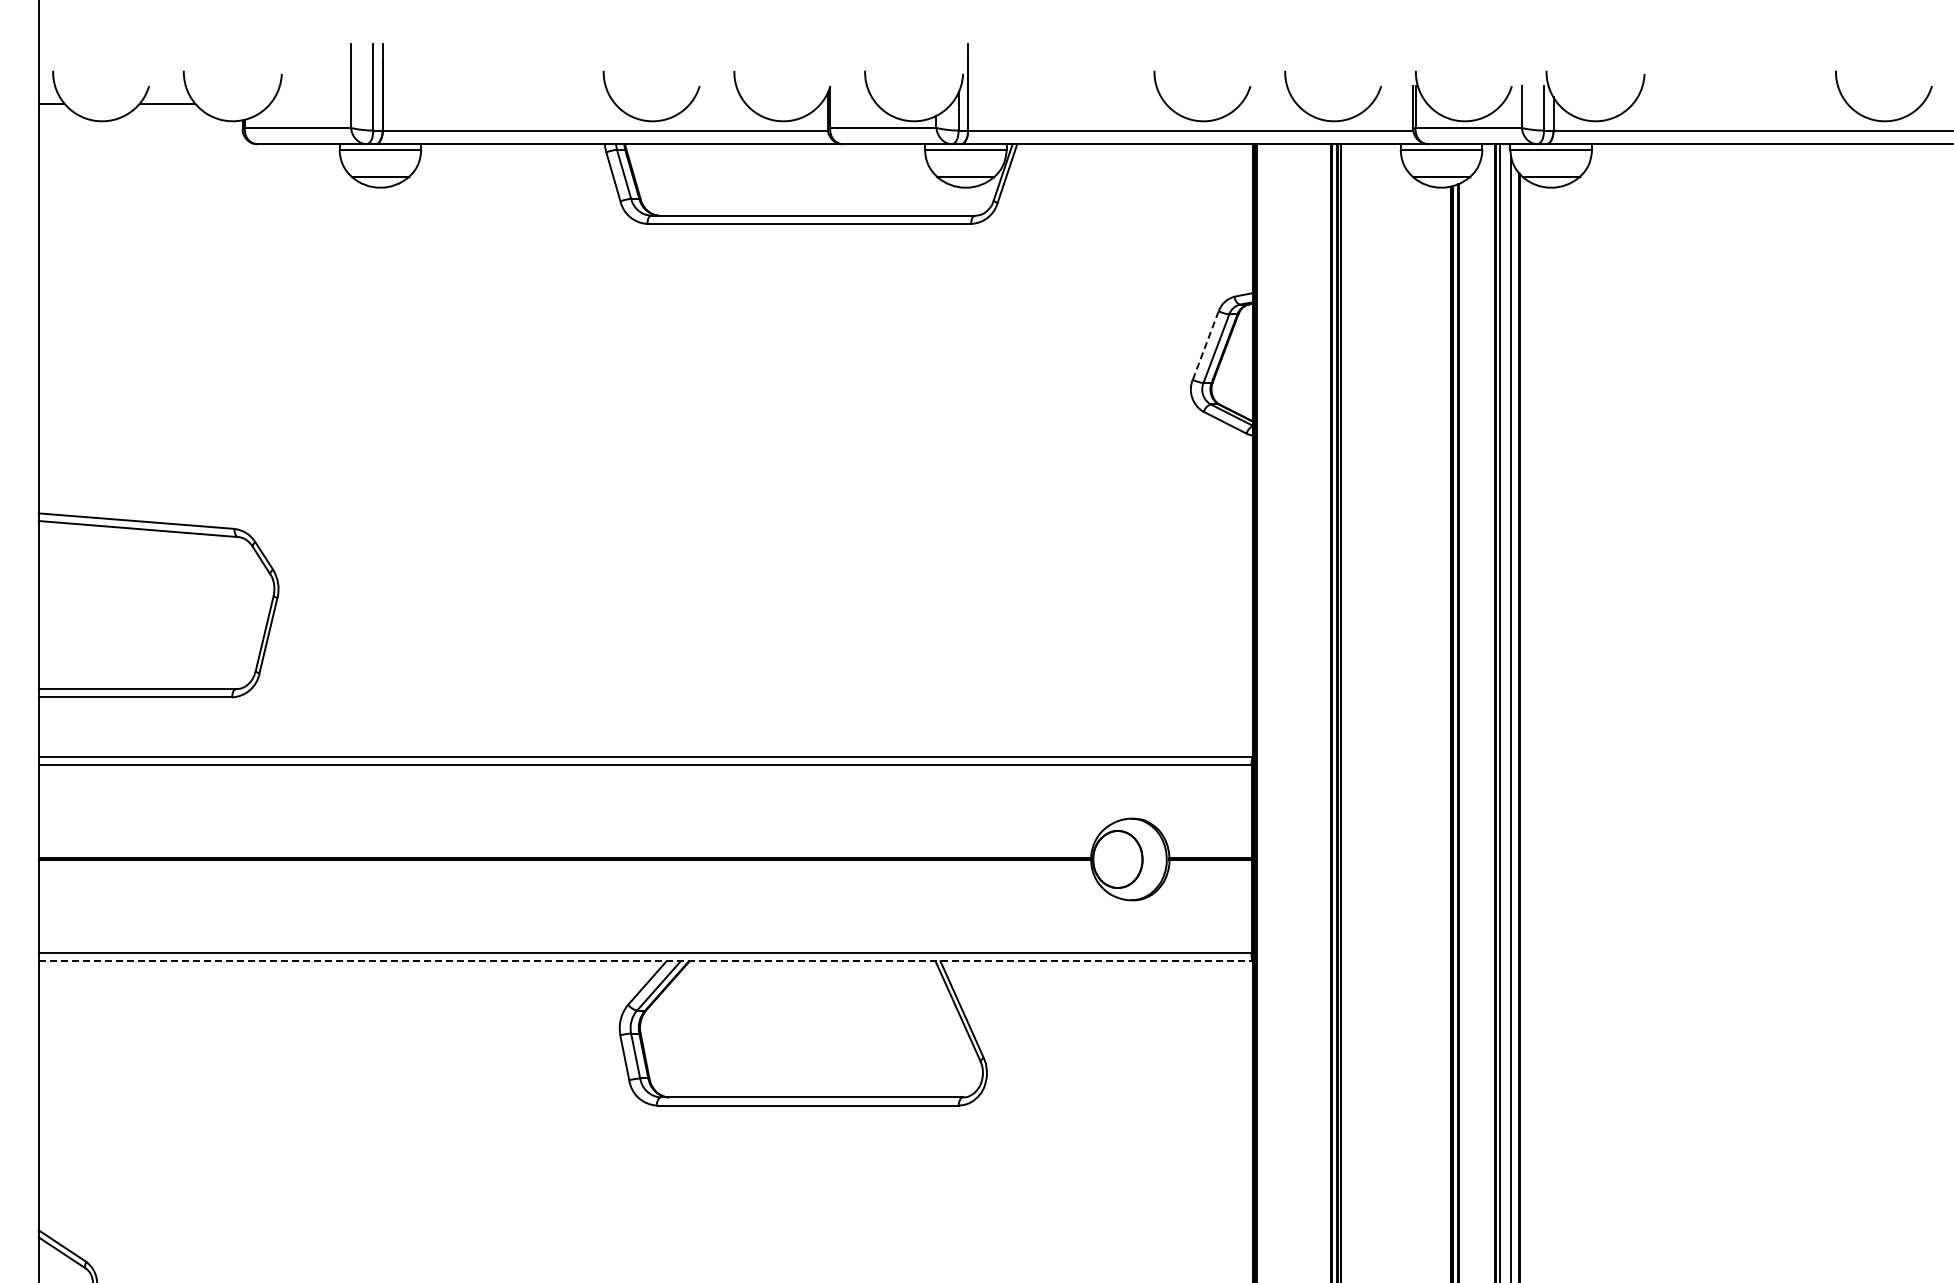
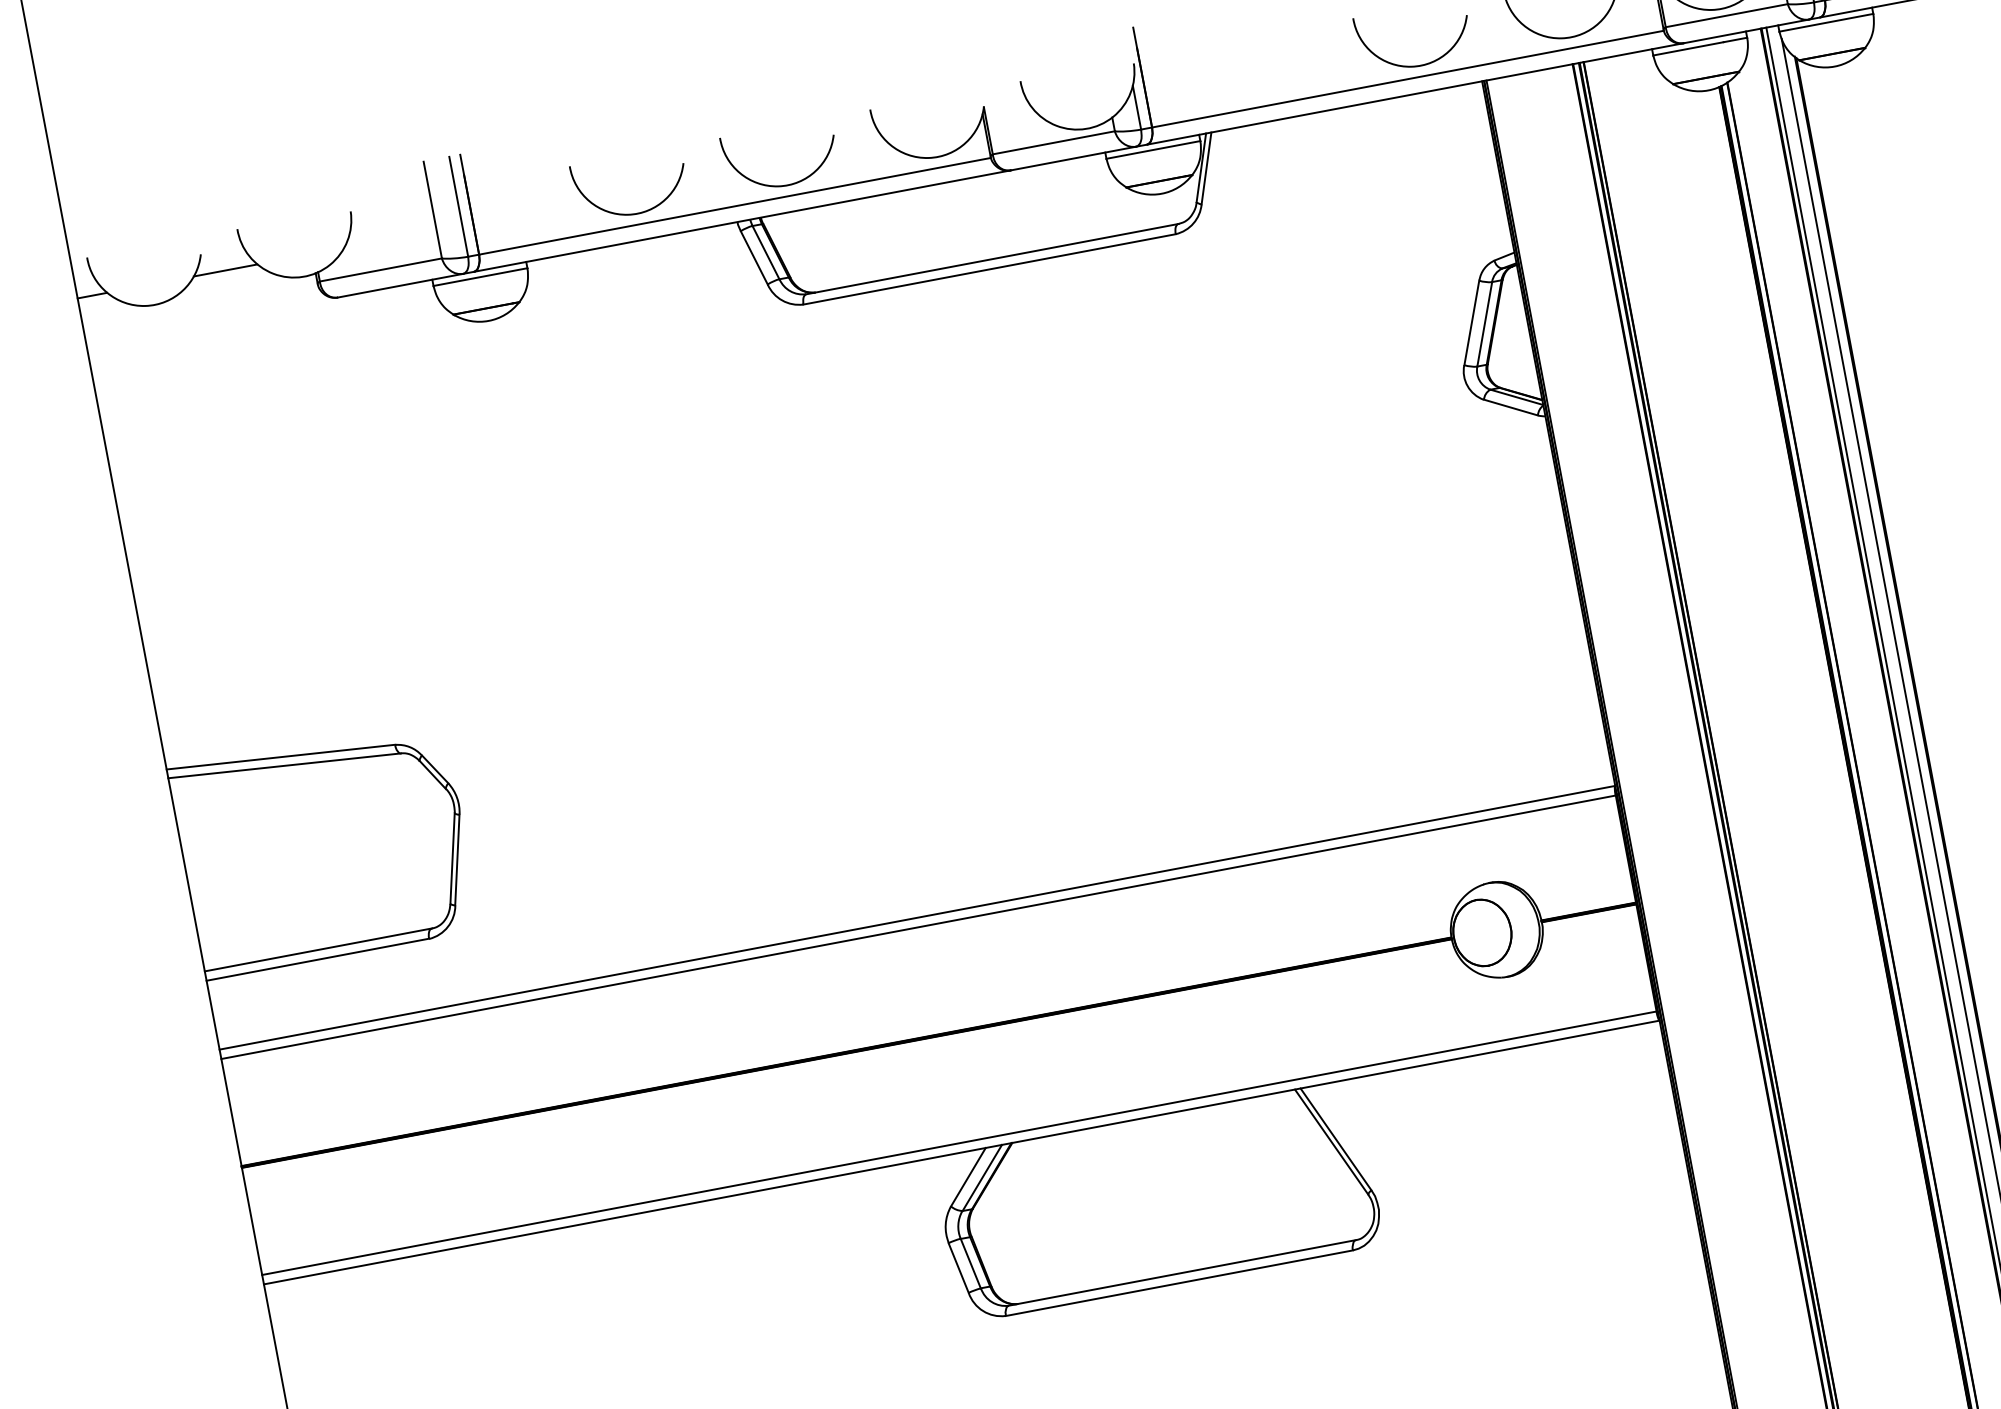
arc: (514, 119) -> (628, 213), added
line: (1205, 345) -> (1471, 323), dashed -> solid
line: (646, 961) -> (962, 1152), dashed -> solid

